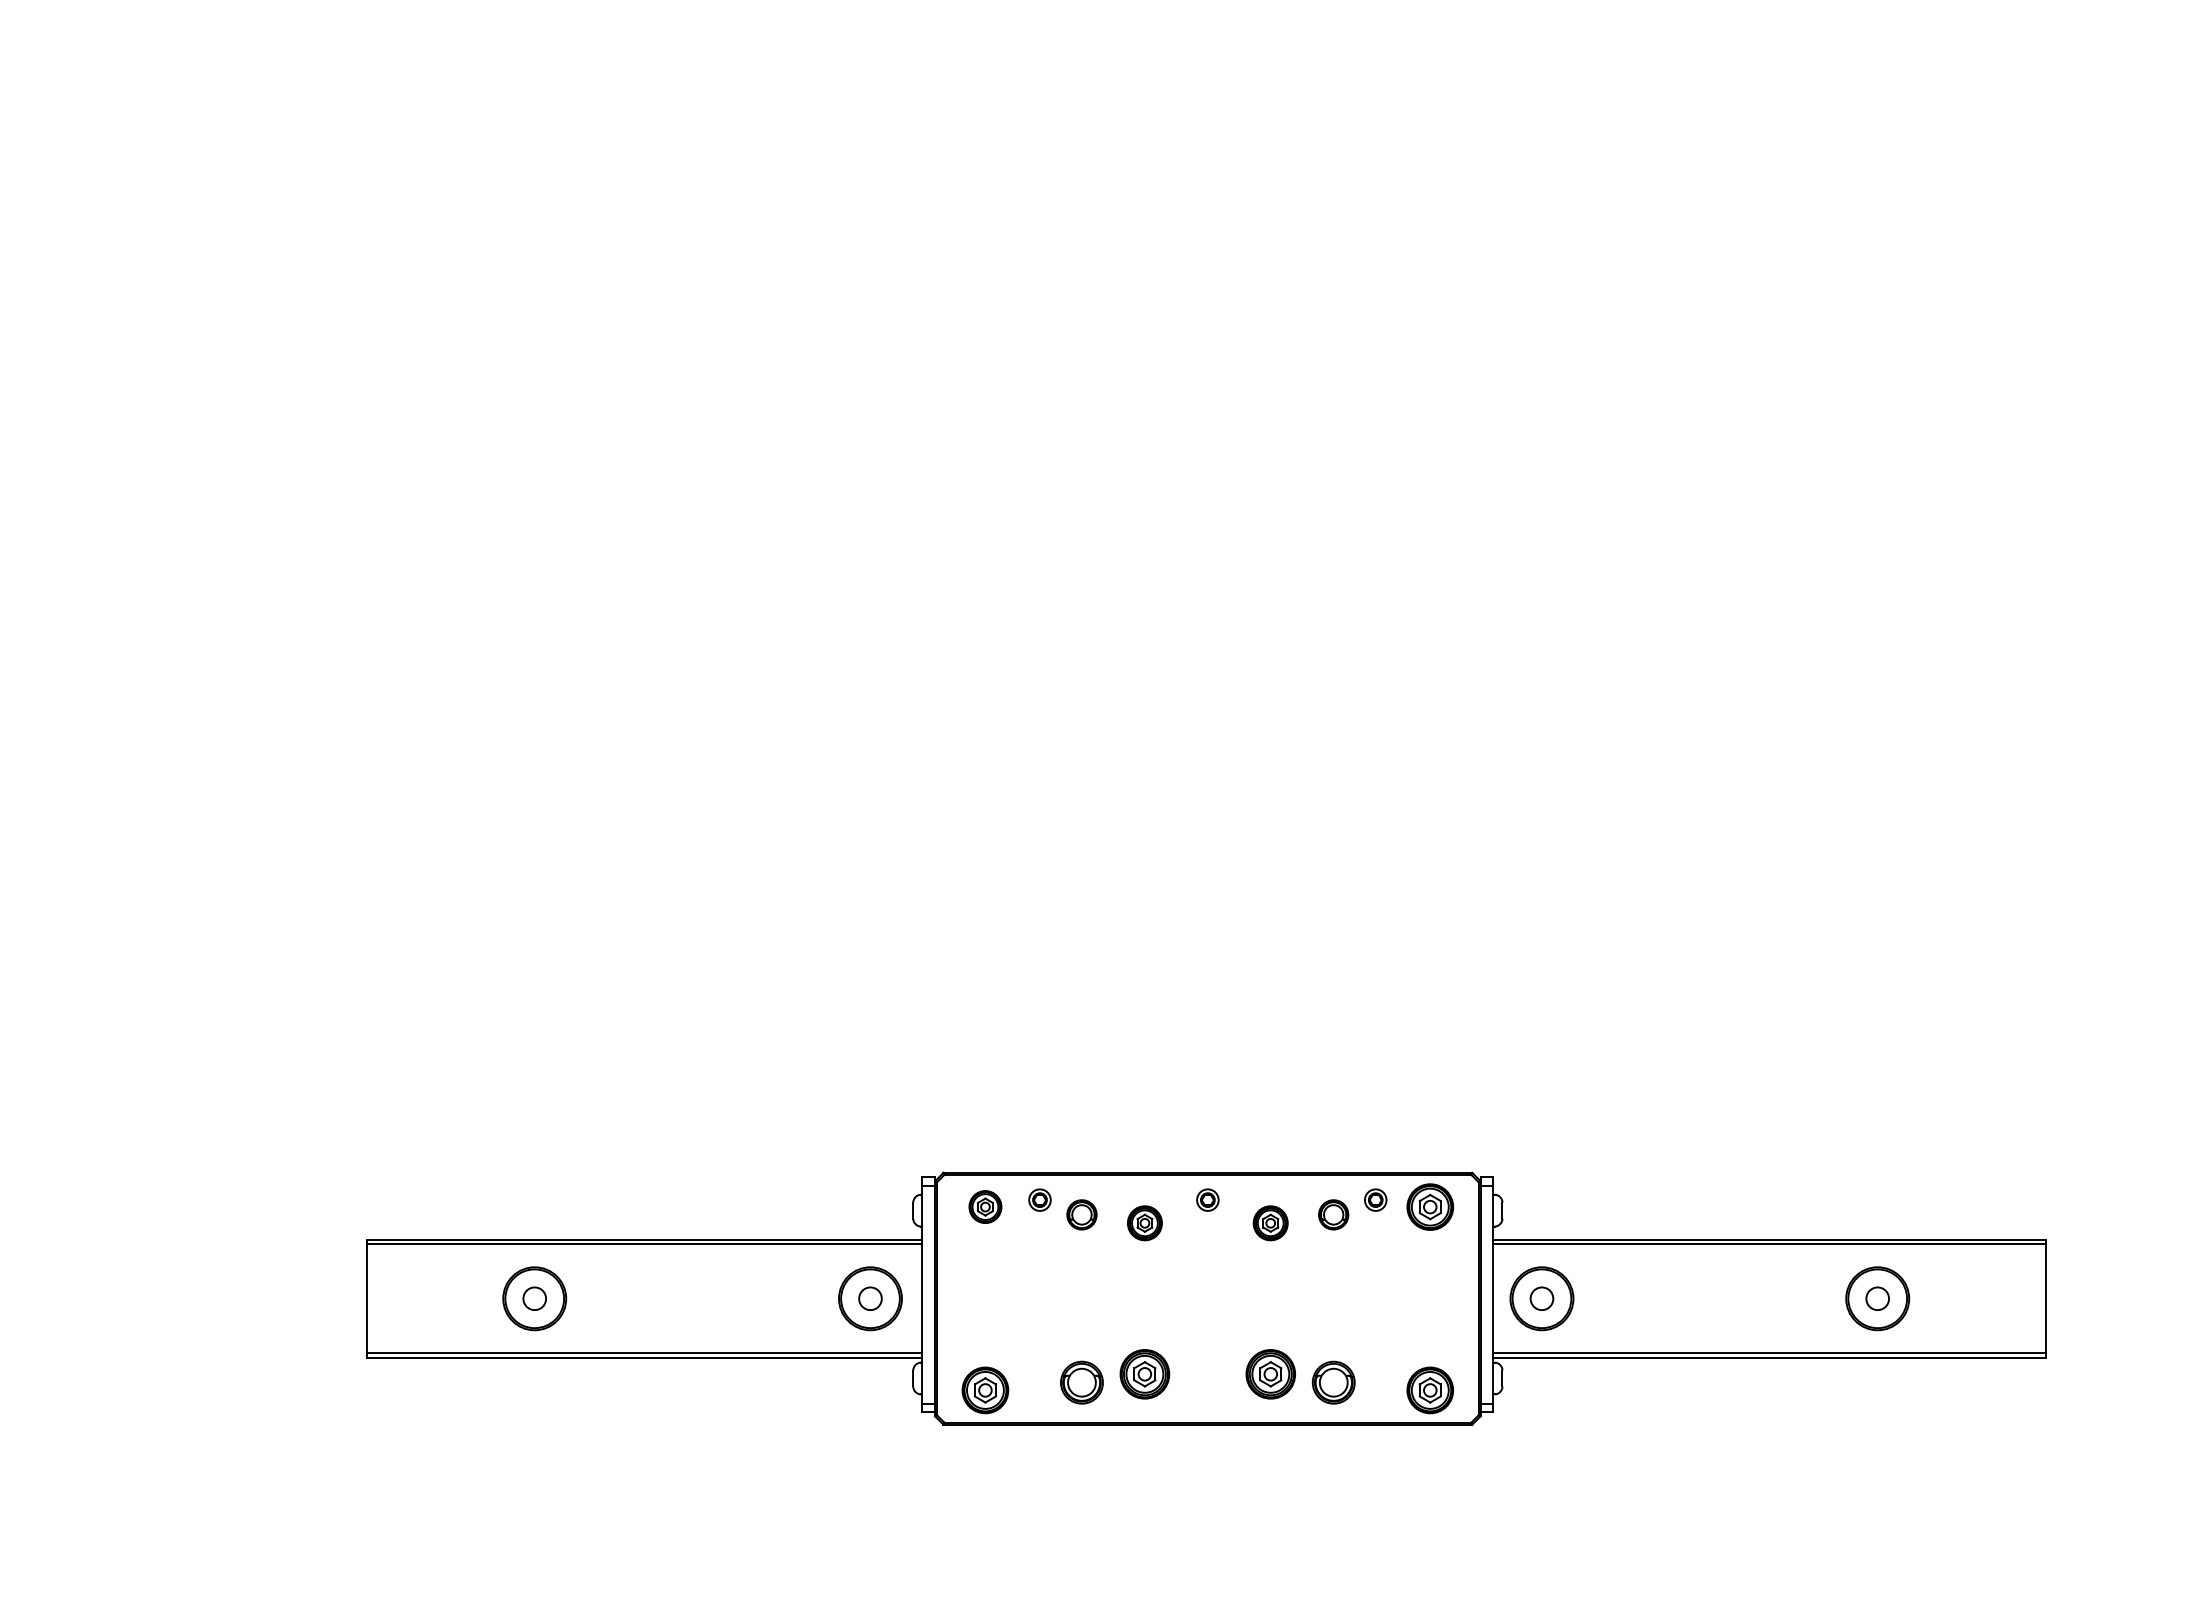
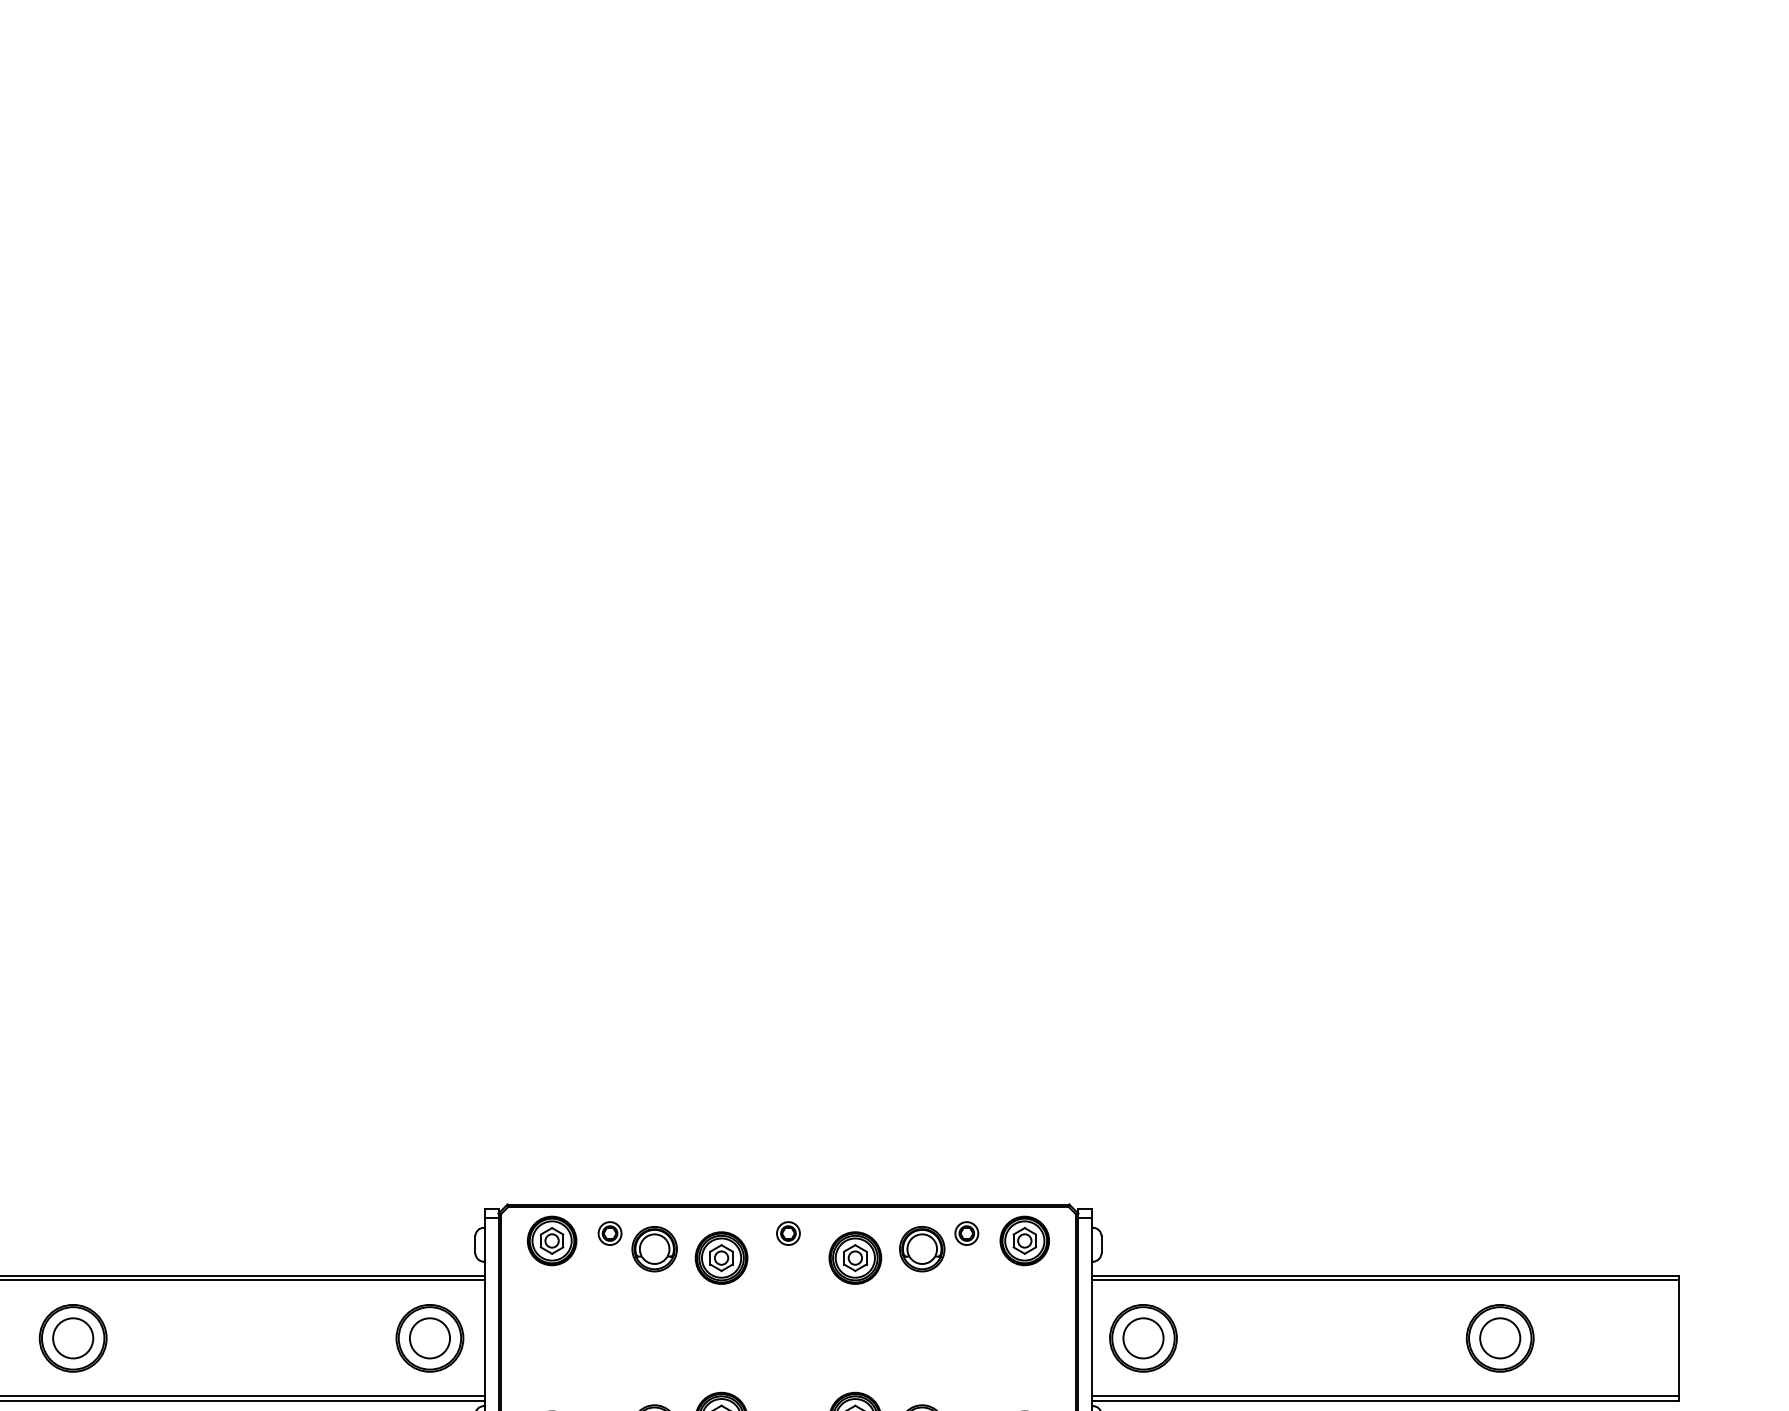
part: (985, 1206) -> (552, 1240), size x1.43
part: (1081, 1214) -> (654, 1248), size x1.43
part: (1333, 1214) -> (921, 1248), size x1.43
part: (1144, 1223) -> (721, 1258), size x1.43
part: (1270, 1223) -> (855, 1258), size x1.43
circle: (534, 1298) -> (72, 1338), size x1.67
circle: (870, 1298) -> (429, 1338), size x1.67
circle: (1541, 1298) -> (1142, 1338), size x1.67
circle: (1877, 1298) -> (1500, 1338), size x1.67

